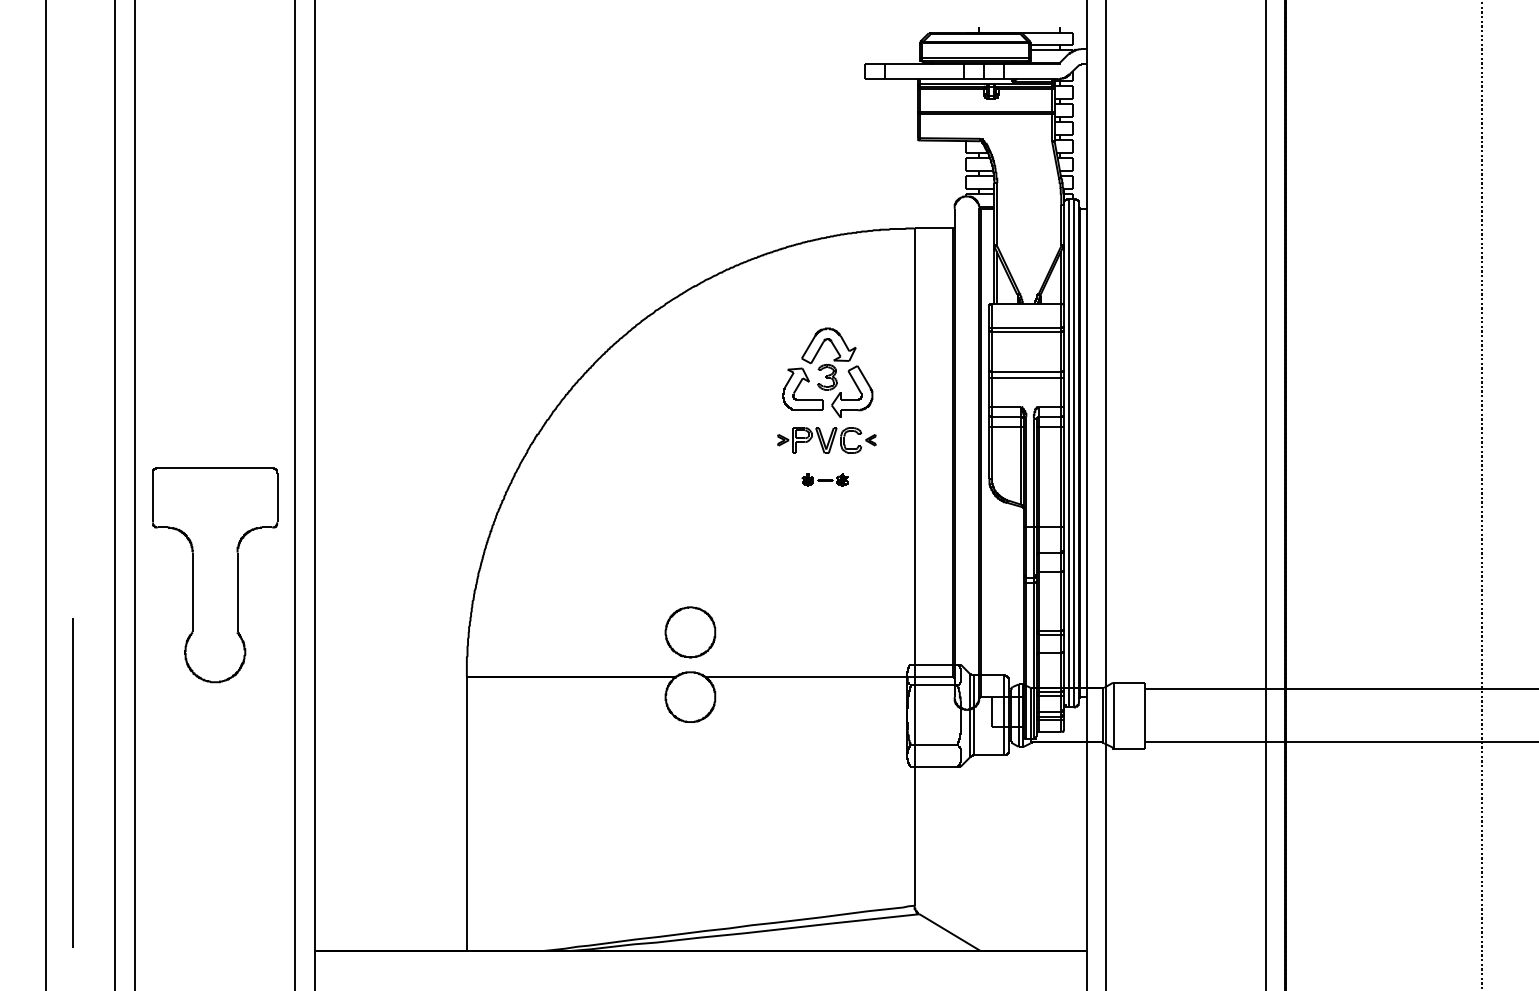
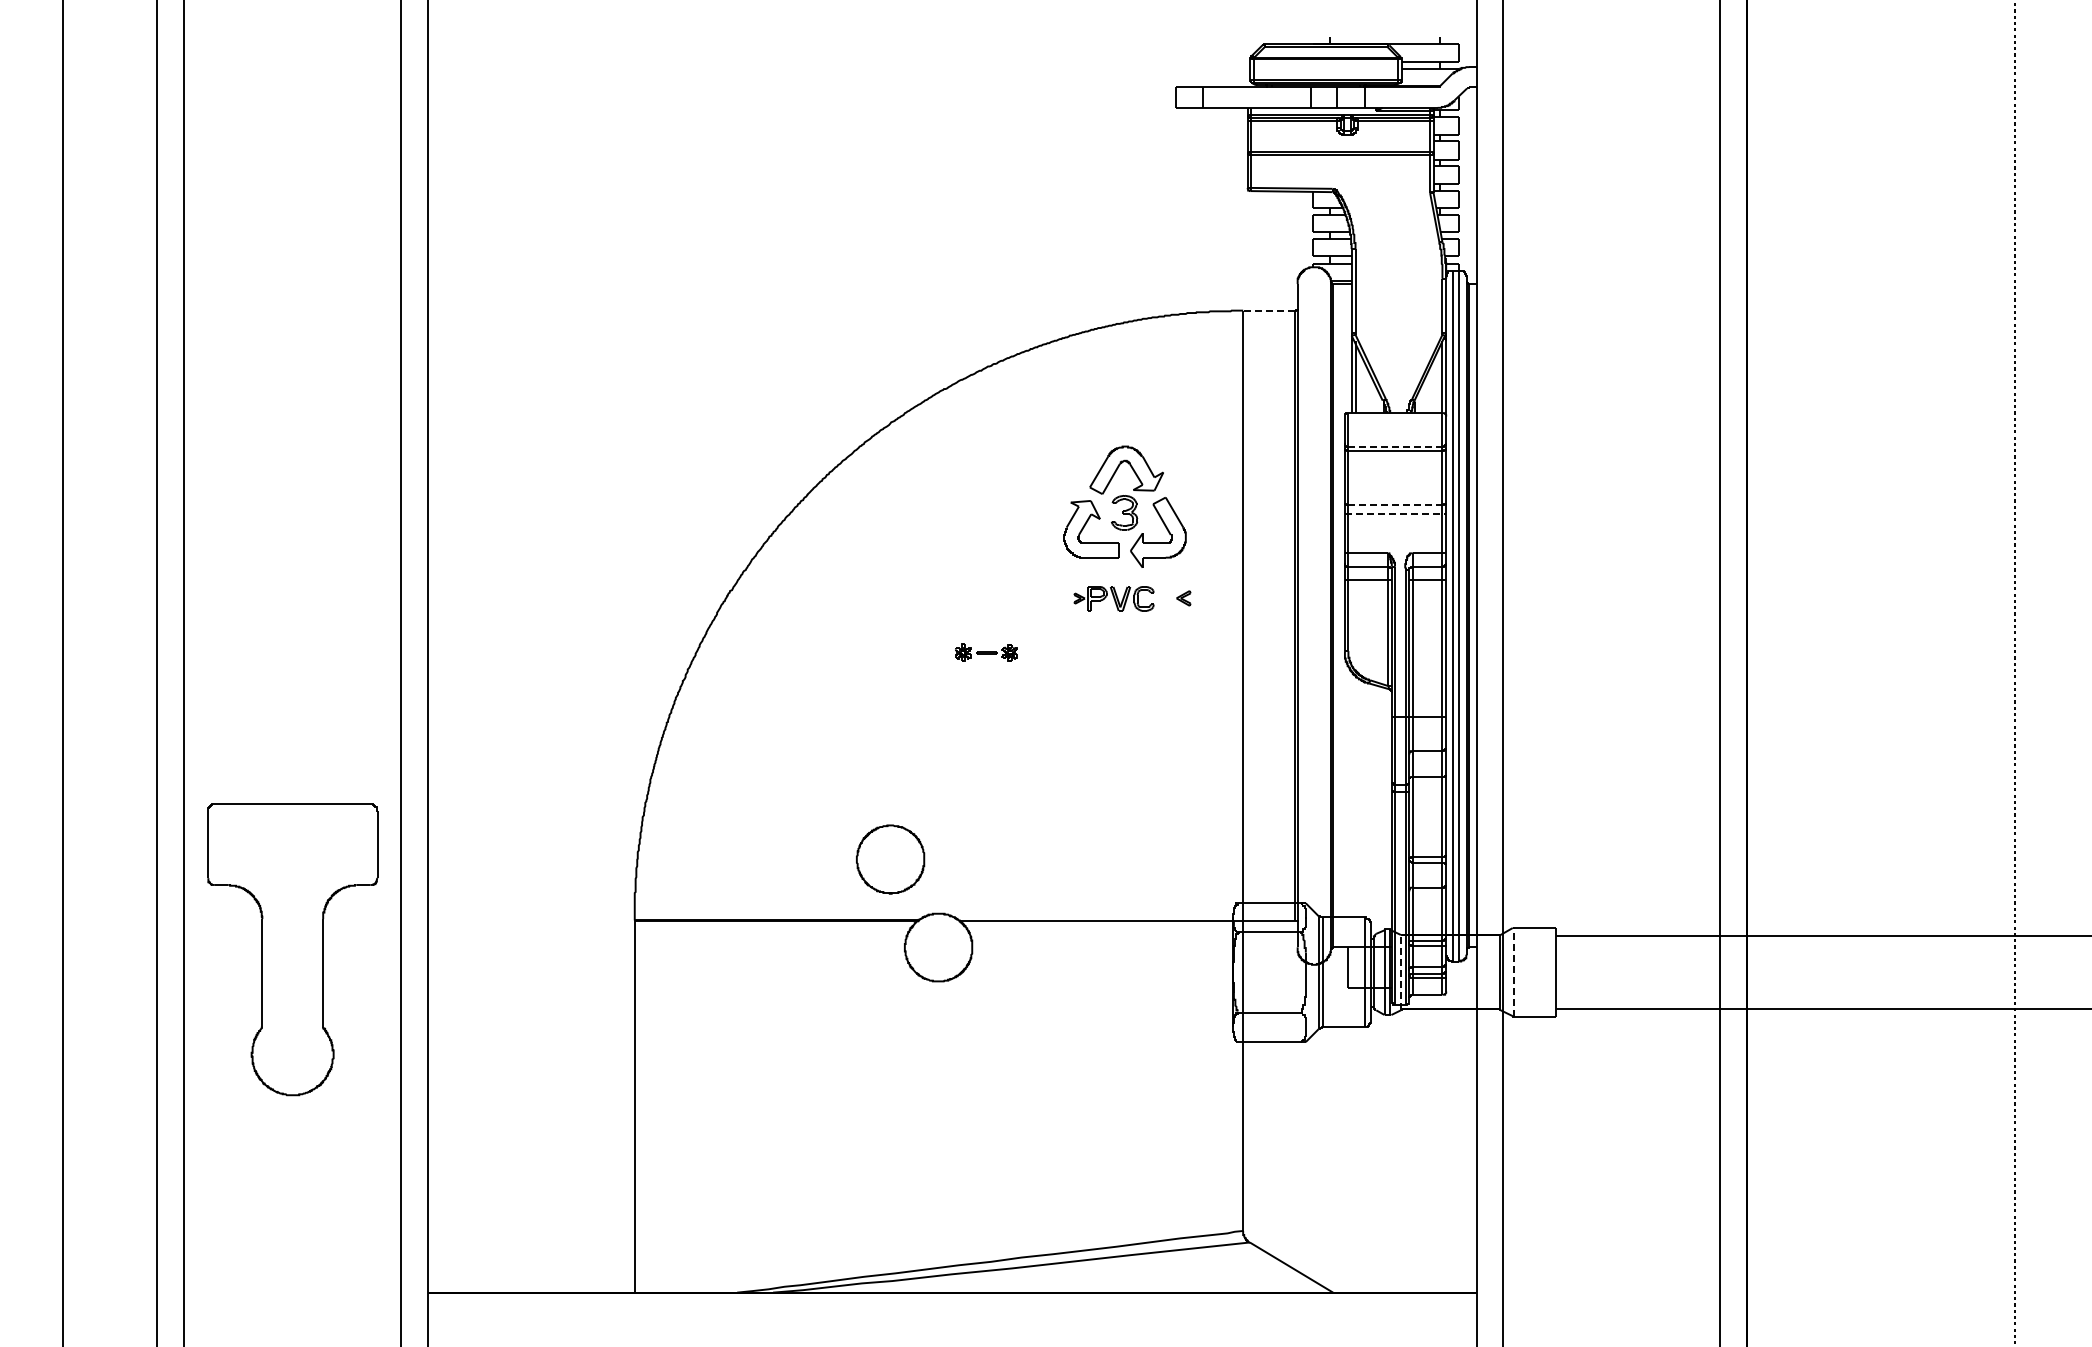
line: (933, 228) -> (1269, 310), solid -> dashed
line: (1026, 328) -> (1395, 446), solid -> dashed
line: (1026, 371) -> (1395, 505), solid -> dashed
line: (1026, 378) -> (1395, 514), solid -> dashed
part: (819, 440) -> (1113, 598), size x0.7
part: (825, 480) -> (986, 652), moved
part: (214, 574) -> (292, 949), moved
part: (690, 632) -> (890, 859), moved
line: (1030, 715) -> (1400, 972), solid -> dashed
line: (1113, 715) -> (1513, 972), solid -> dashed
line: (72, 783) -> (99, 1064), removed

